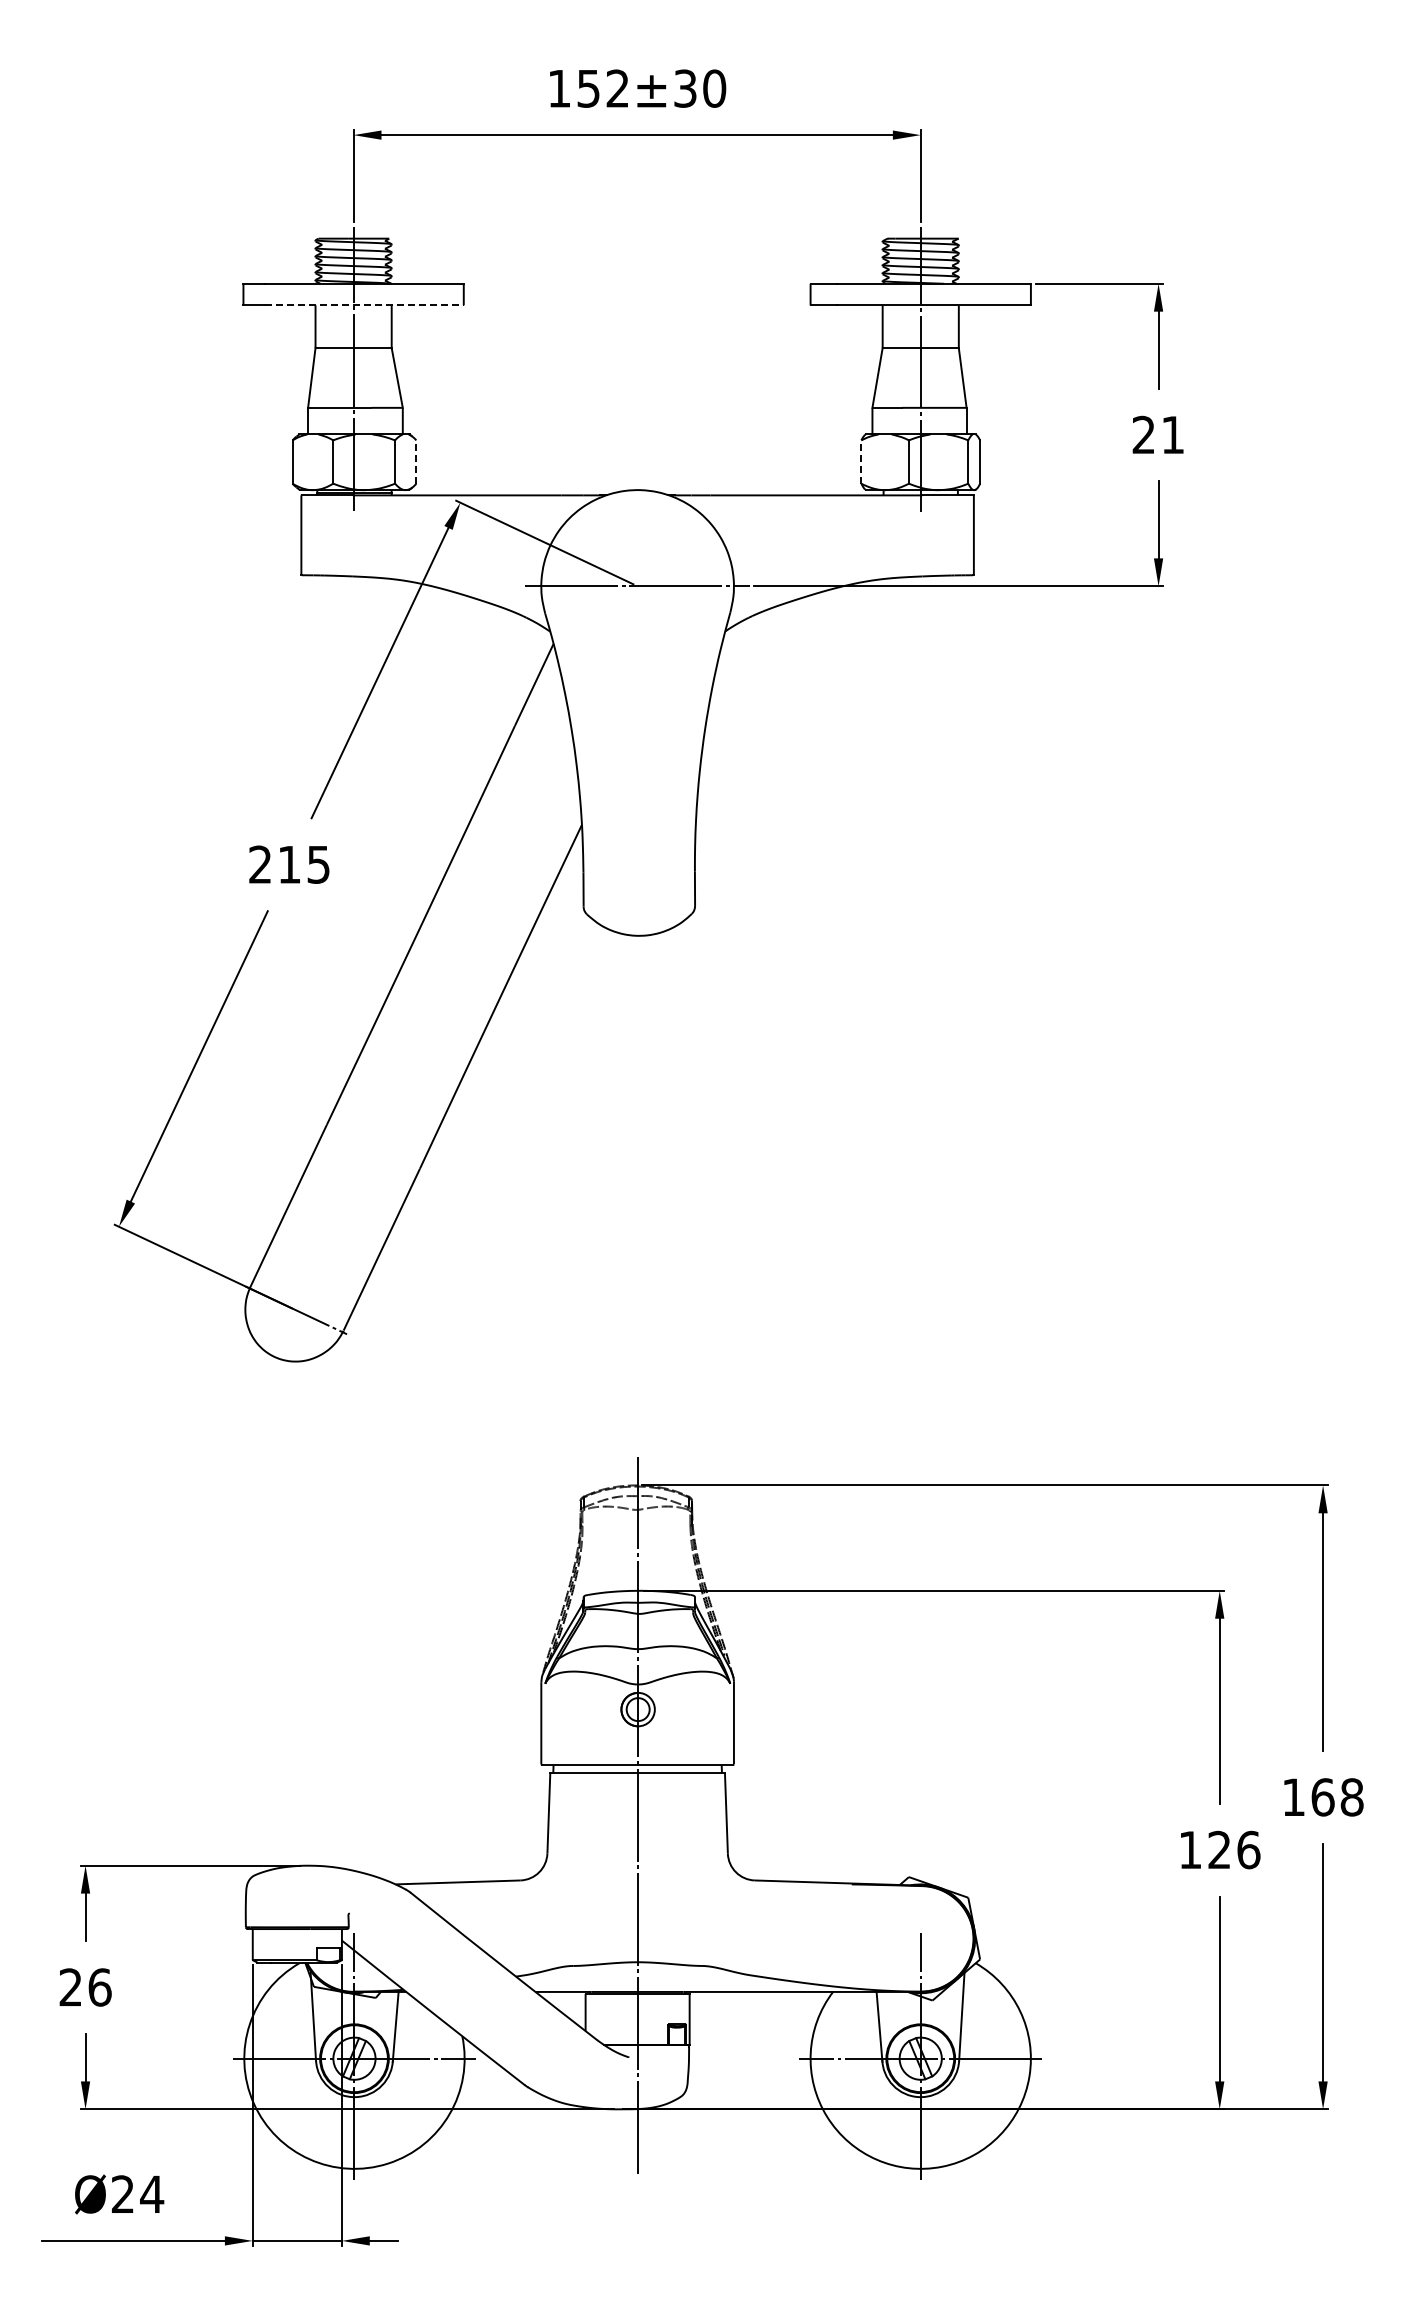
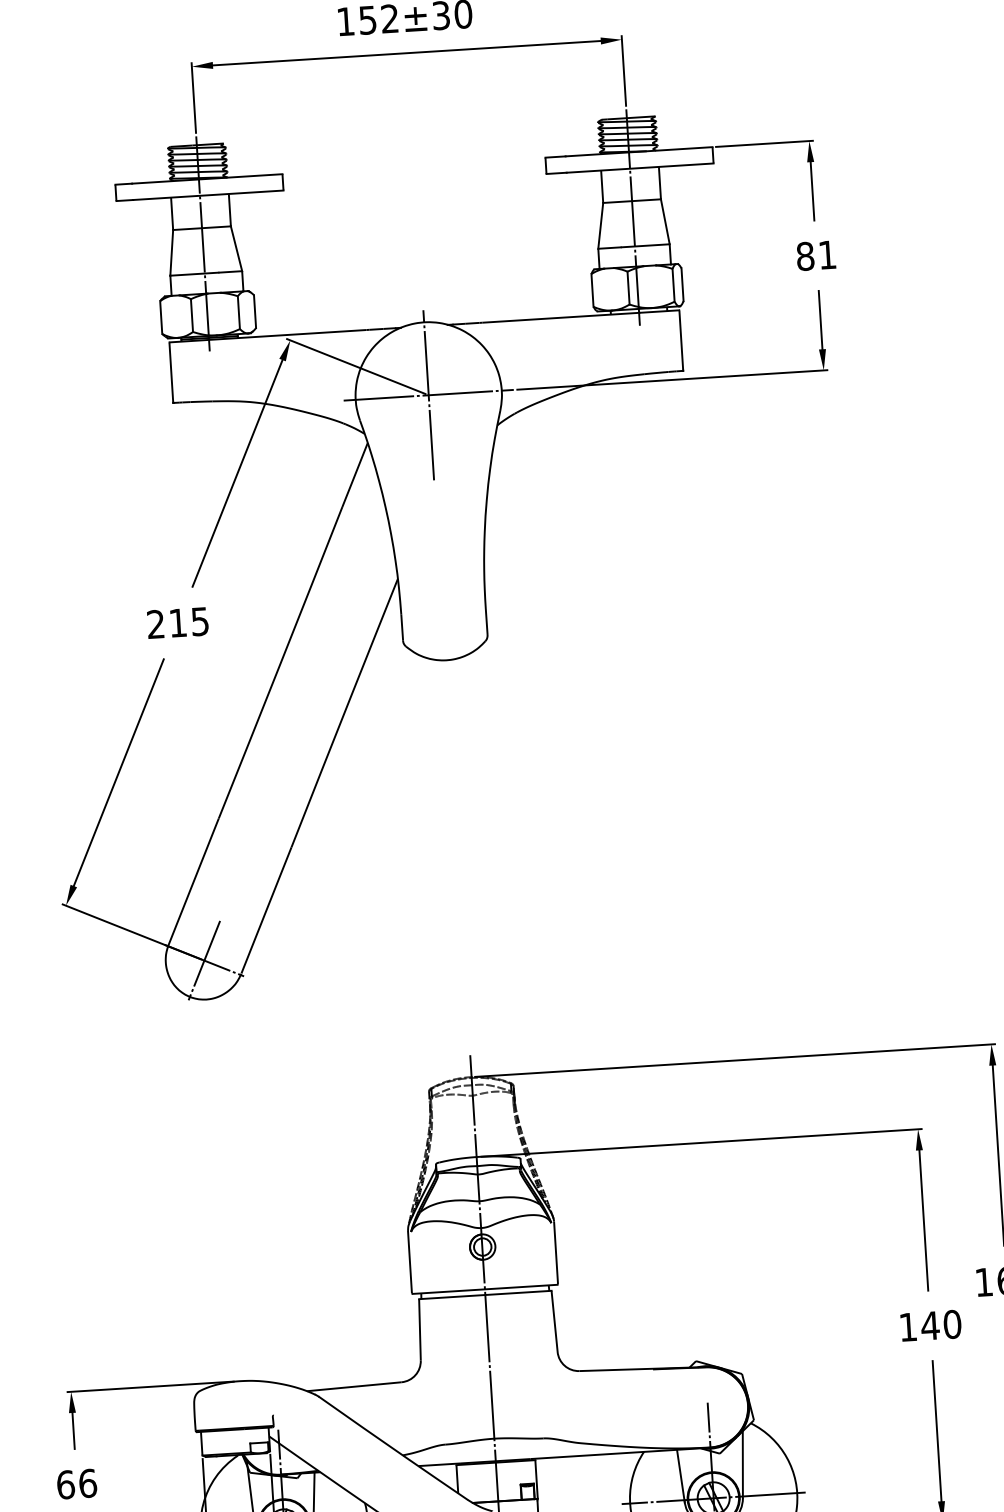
line: (365, 305) -> (209, 195), dashed -> solid
text: (1143, 434) -> (805, 256), 21 -> 81
line: (416, 462) -> (255, 311), dashed -> solid
line: (861, 462) -> (592, 290), dashed -> solid
line: (637, 586) -> (428, 395), added
line: (296, 1310) -> (204, 960), added
text: (1233, 1849) -> (940, 1324), 126 -> 140
text: (70, 1987) -> (65, 1484), 26 -> 66

